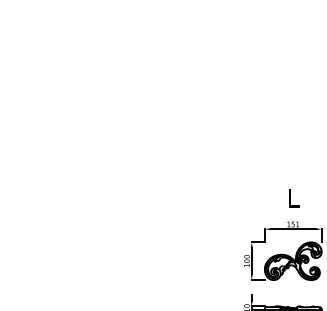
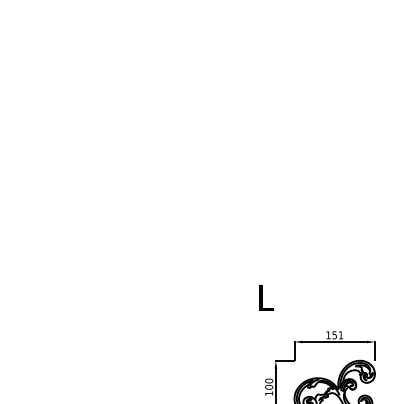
text: (294, 198) -> (267, 298), moved

